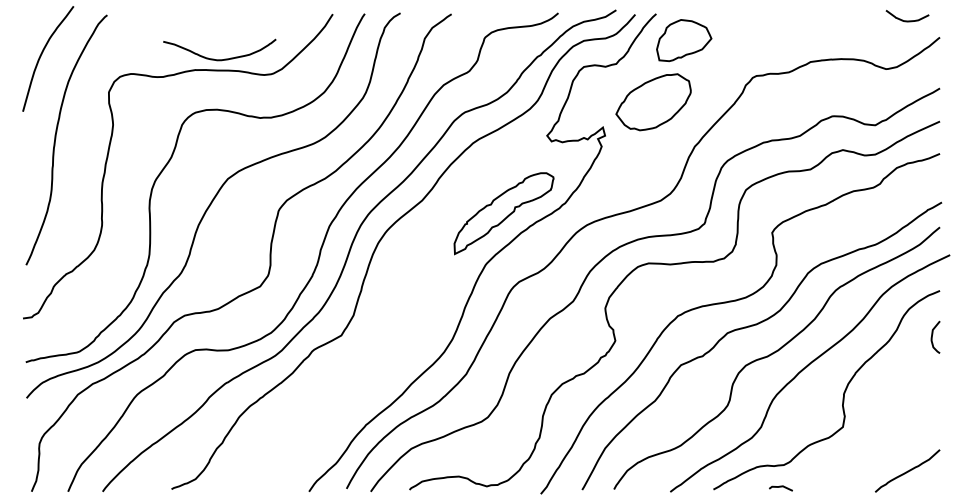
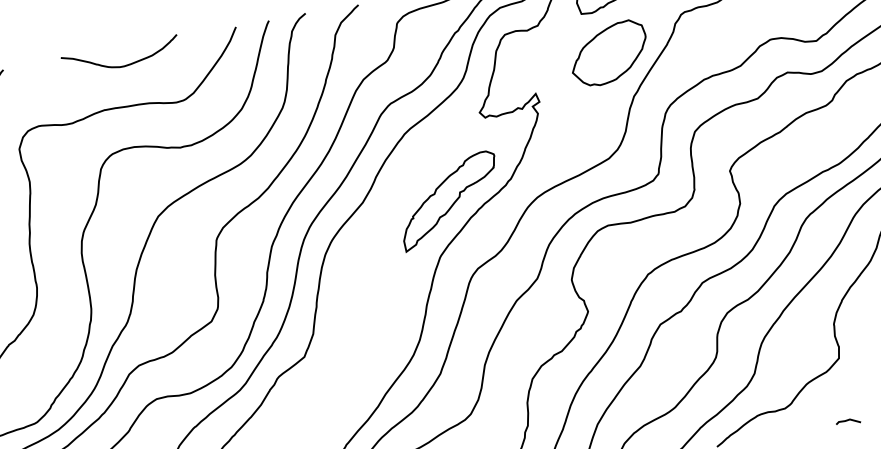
curve: (219, 59) -> (122, 65), moved
part: (653, 102) -> (609, 53), moved
line: (780, 487) -> (847, 421), moved

